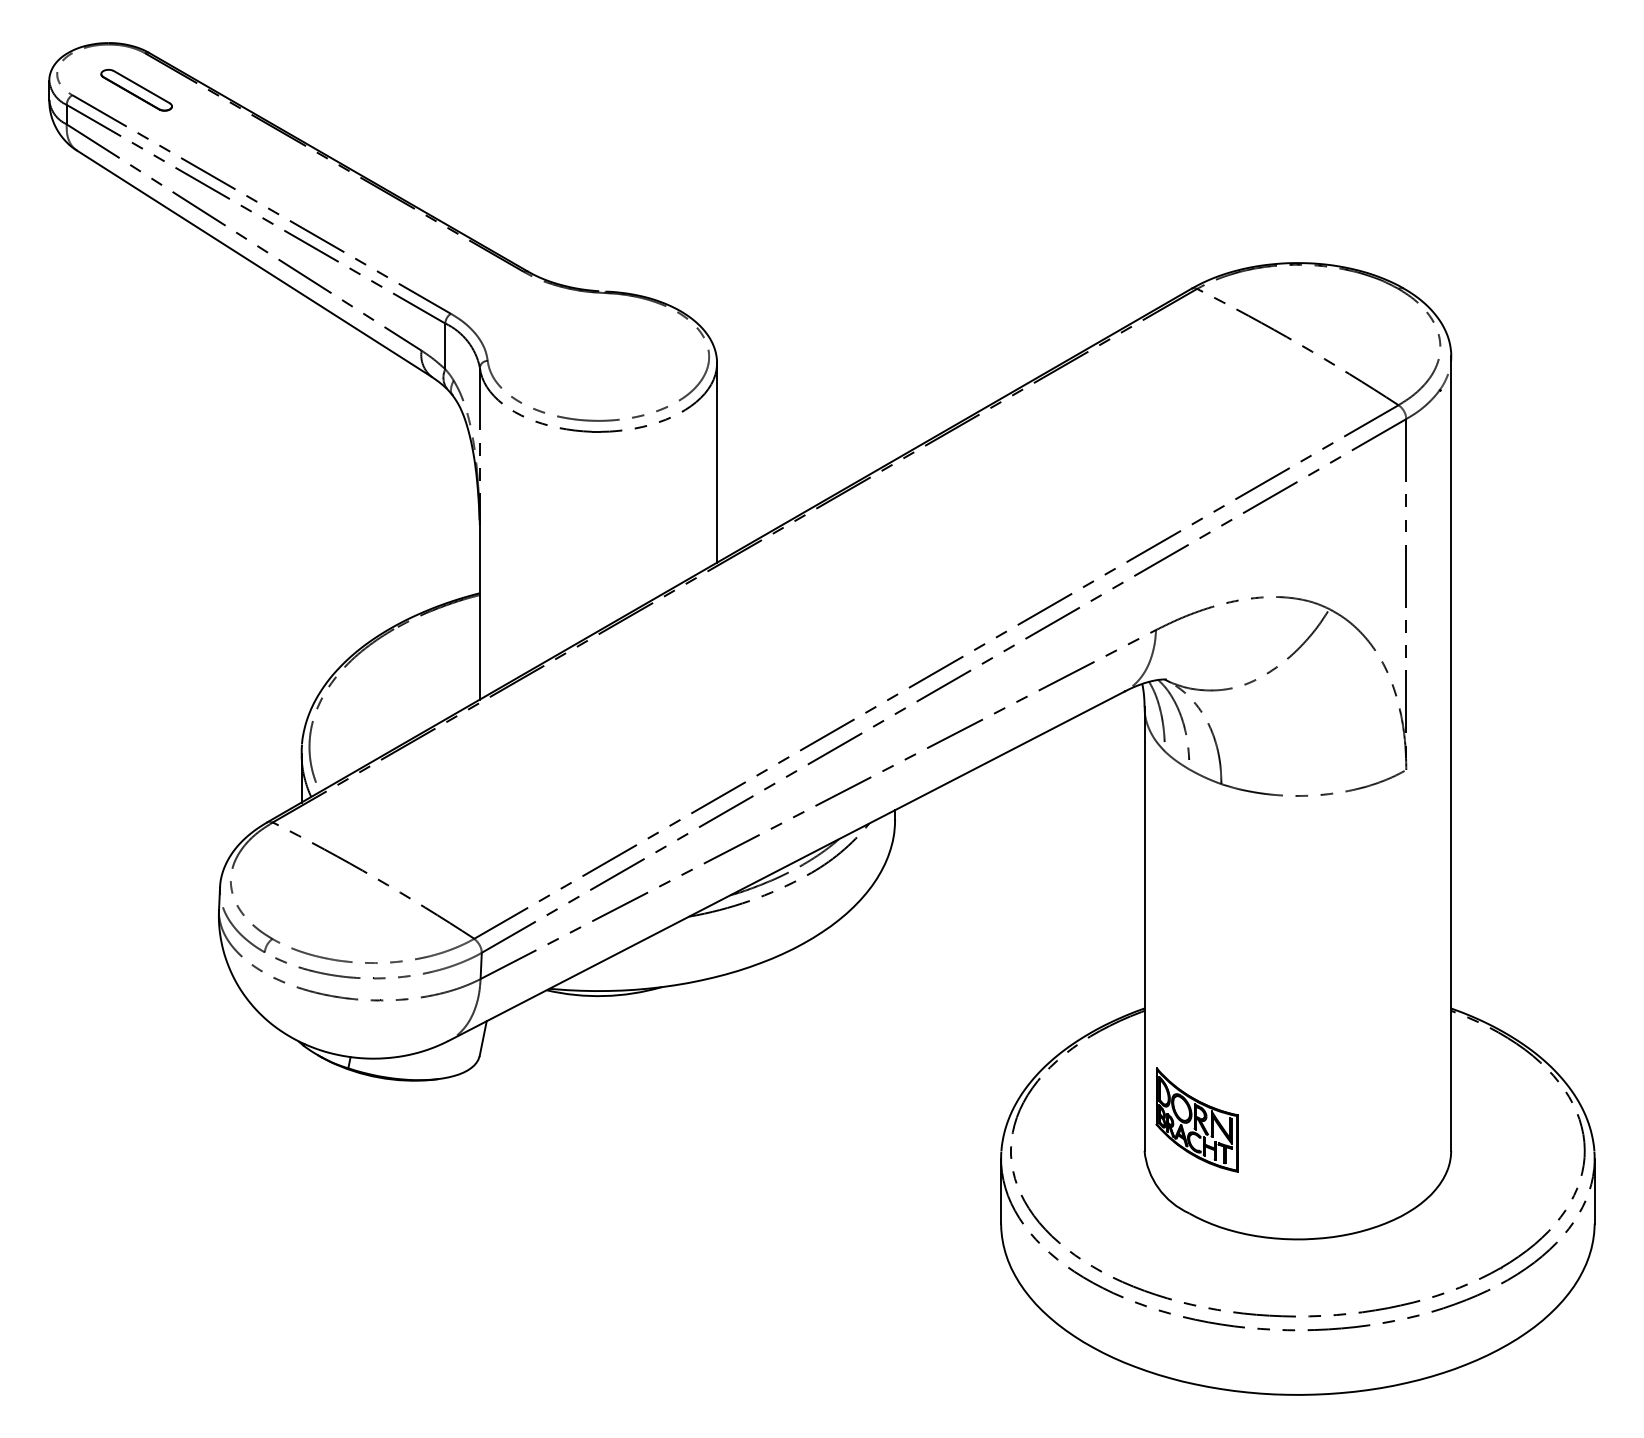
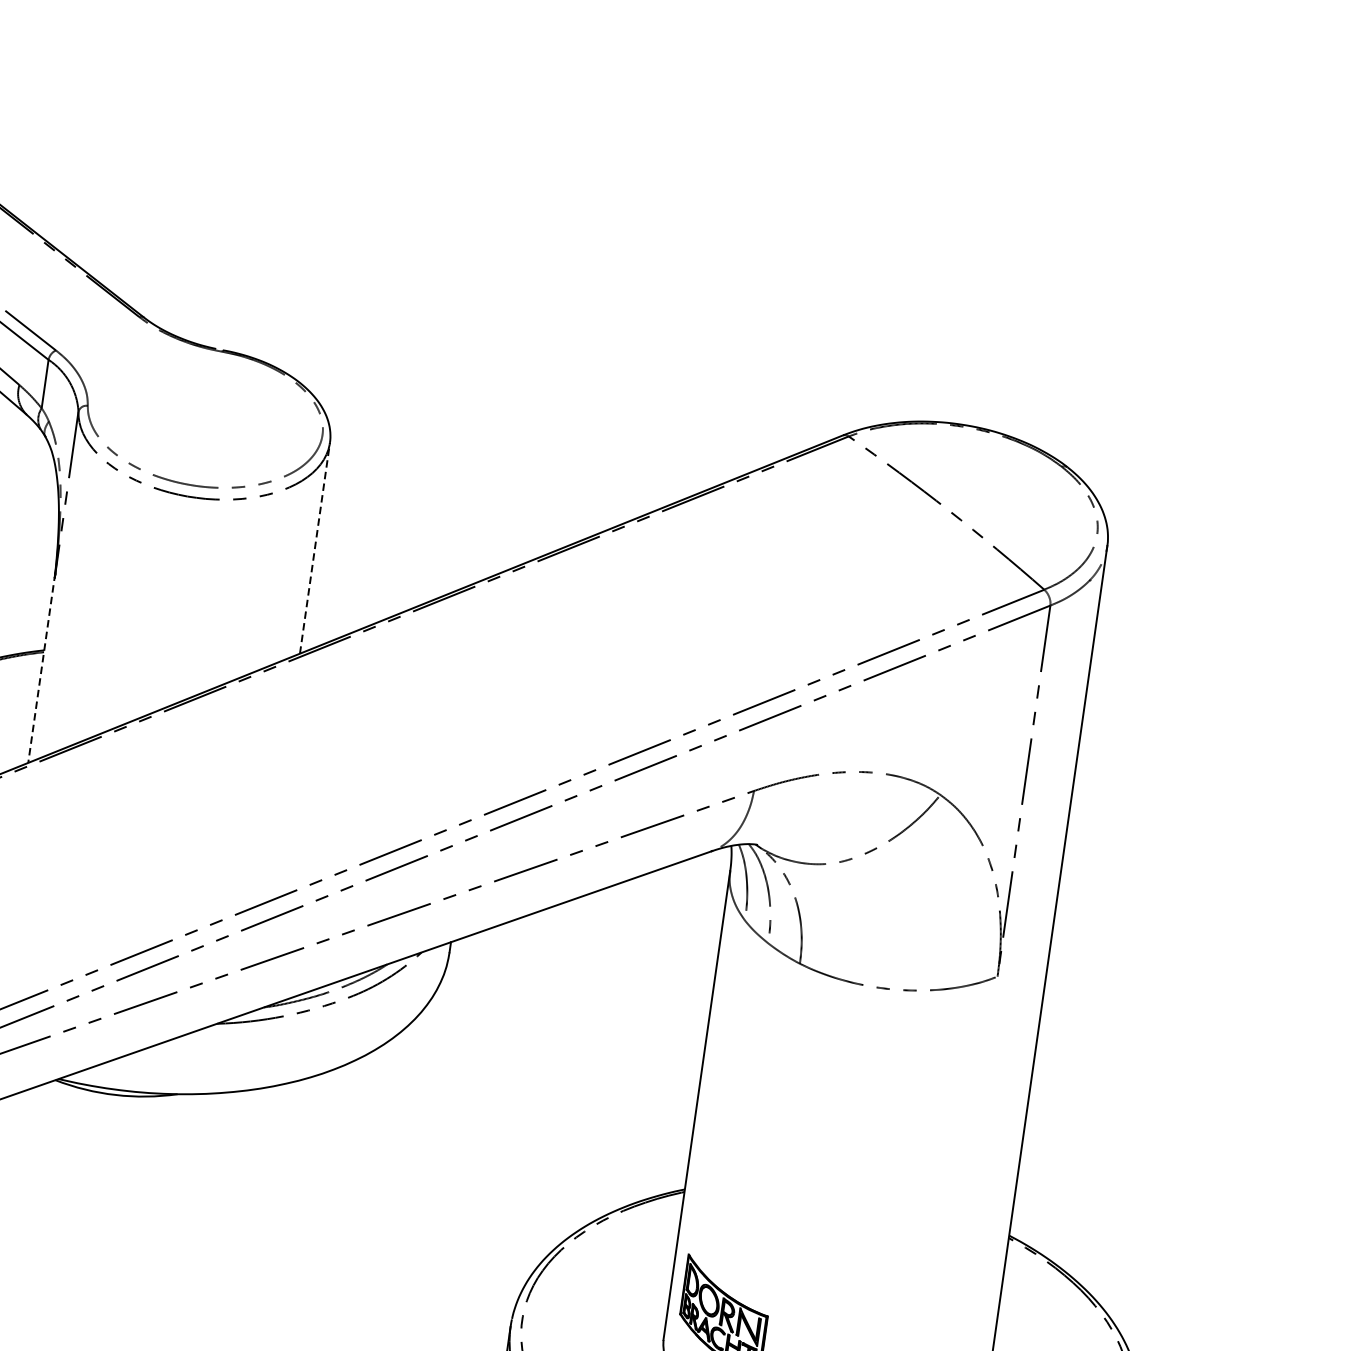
line: (717, 463) -> (315, 548), solid -> dashed
line: (479, 610) -> (41, 668), solid -> dashed

